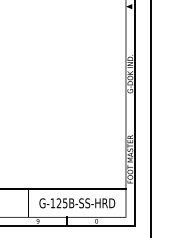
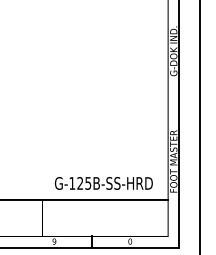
text: (77, 203) -> (104, 183), moved

